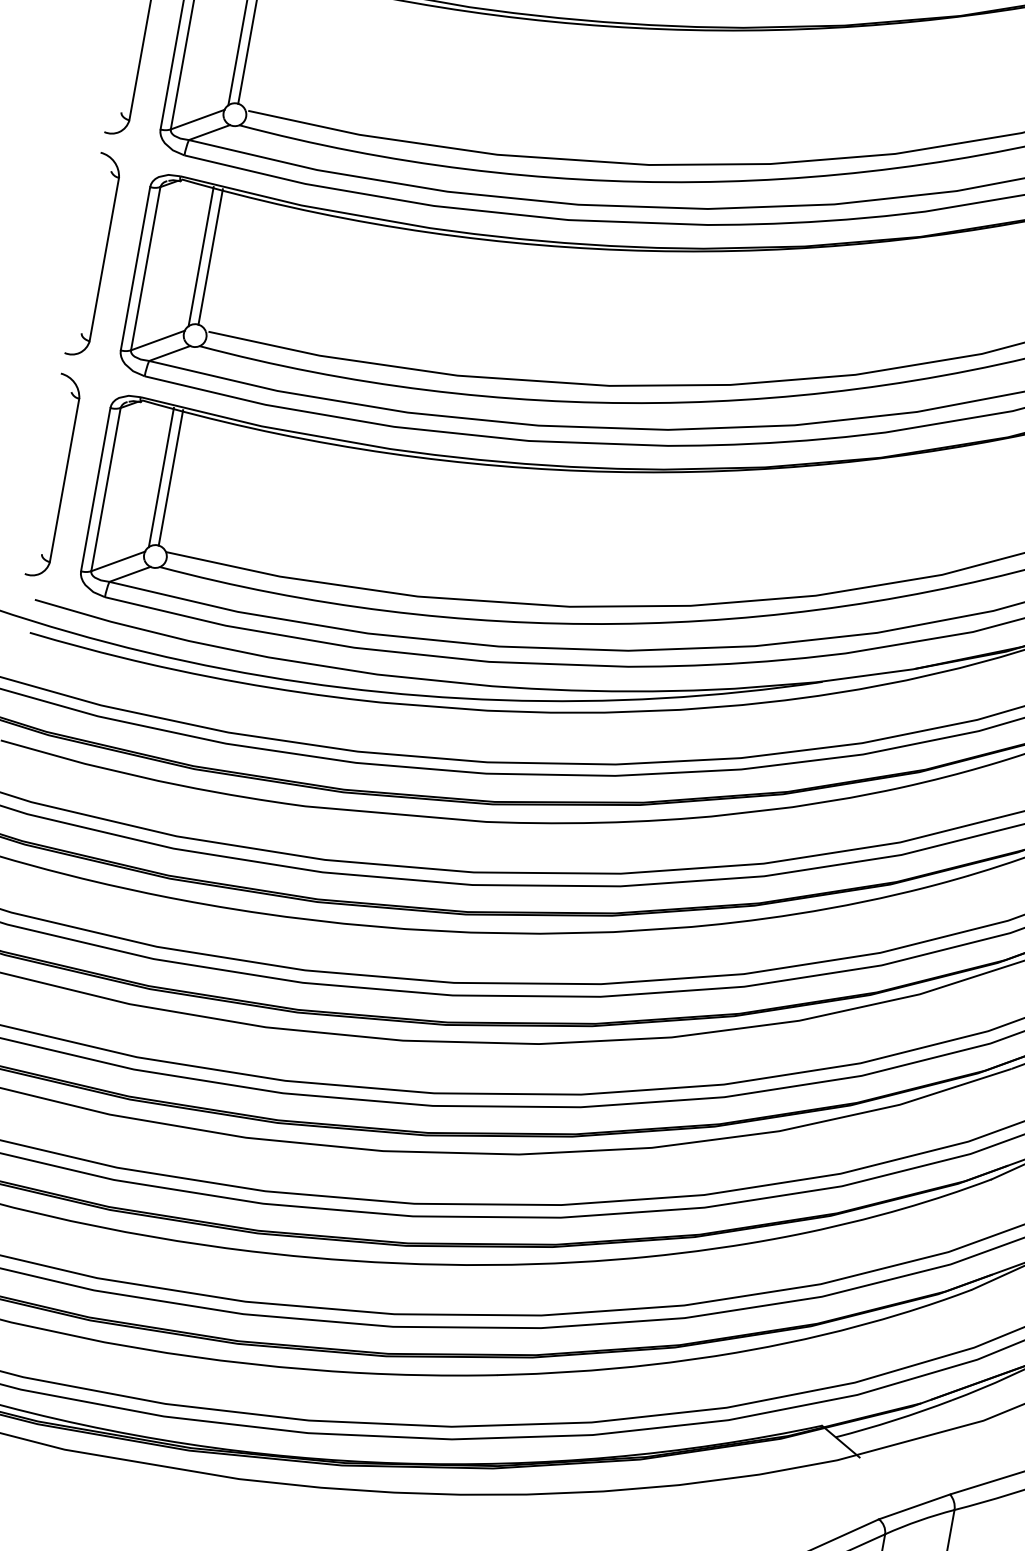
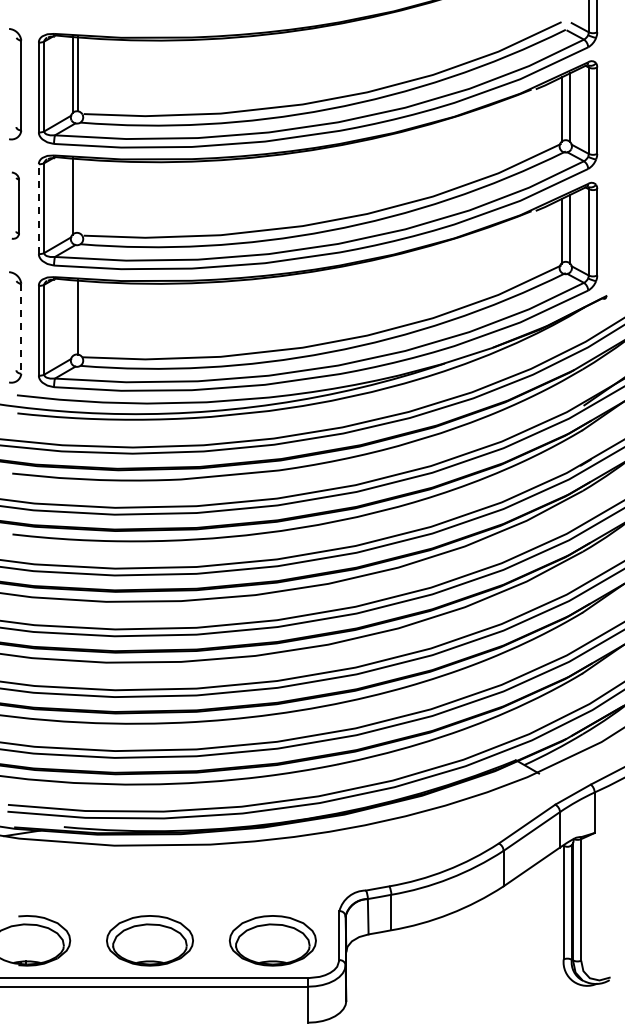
part: (94, 254) -> (15, 205), size x0.6
line: (210, 256) -> (77, 195), removed
line: (134, 269) -> (38, 209), solid -> dashed
line: (161, 476) -> (72, 317), removed
line: (65, 479) -> (21, 328), solid -> dashed

